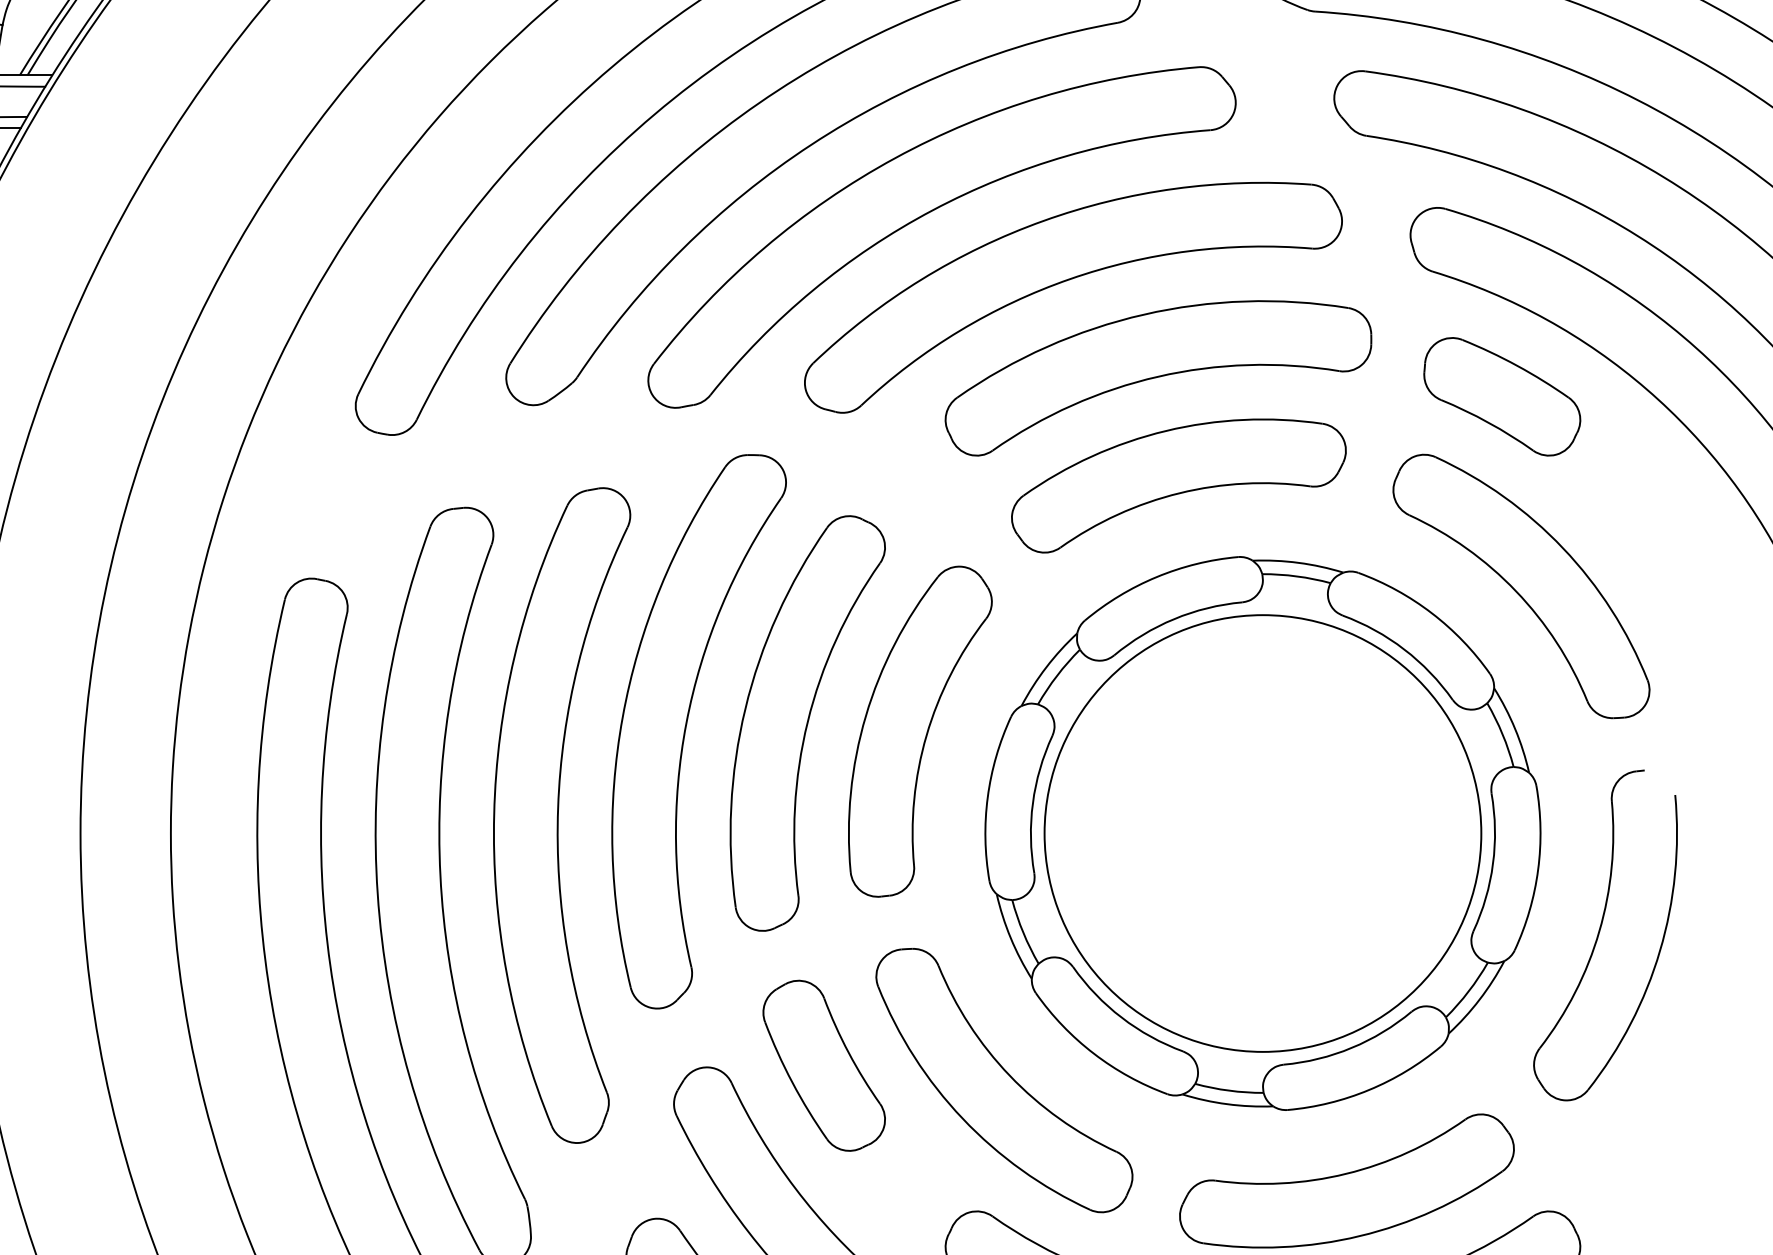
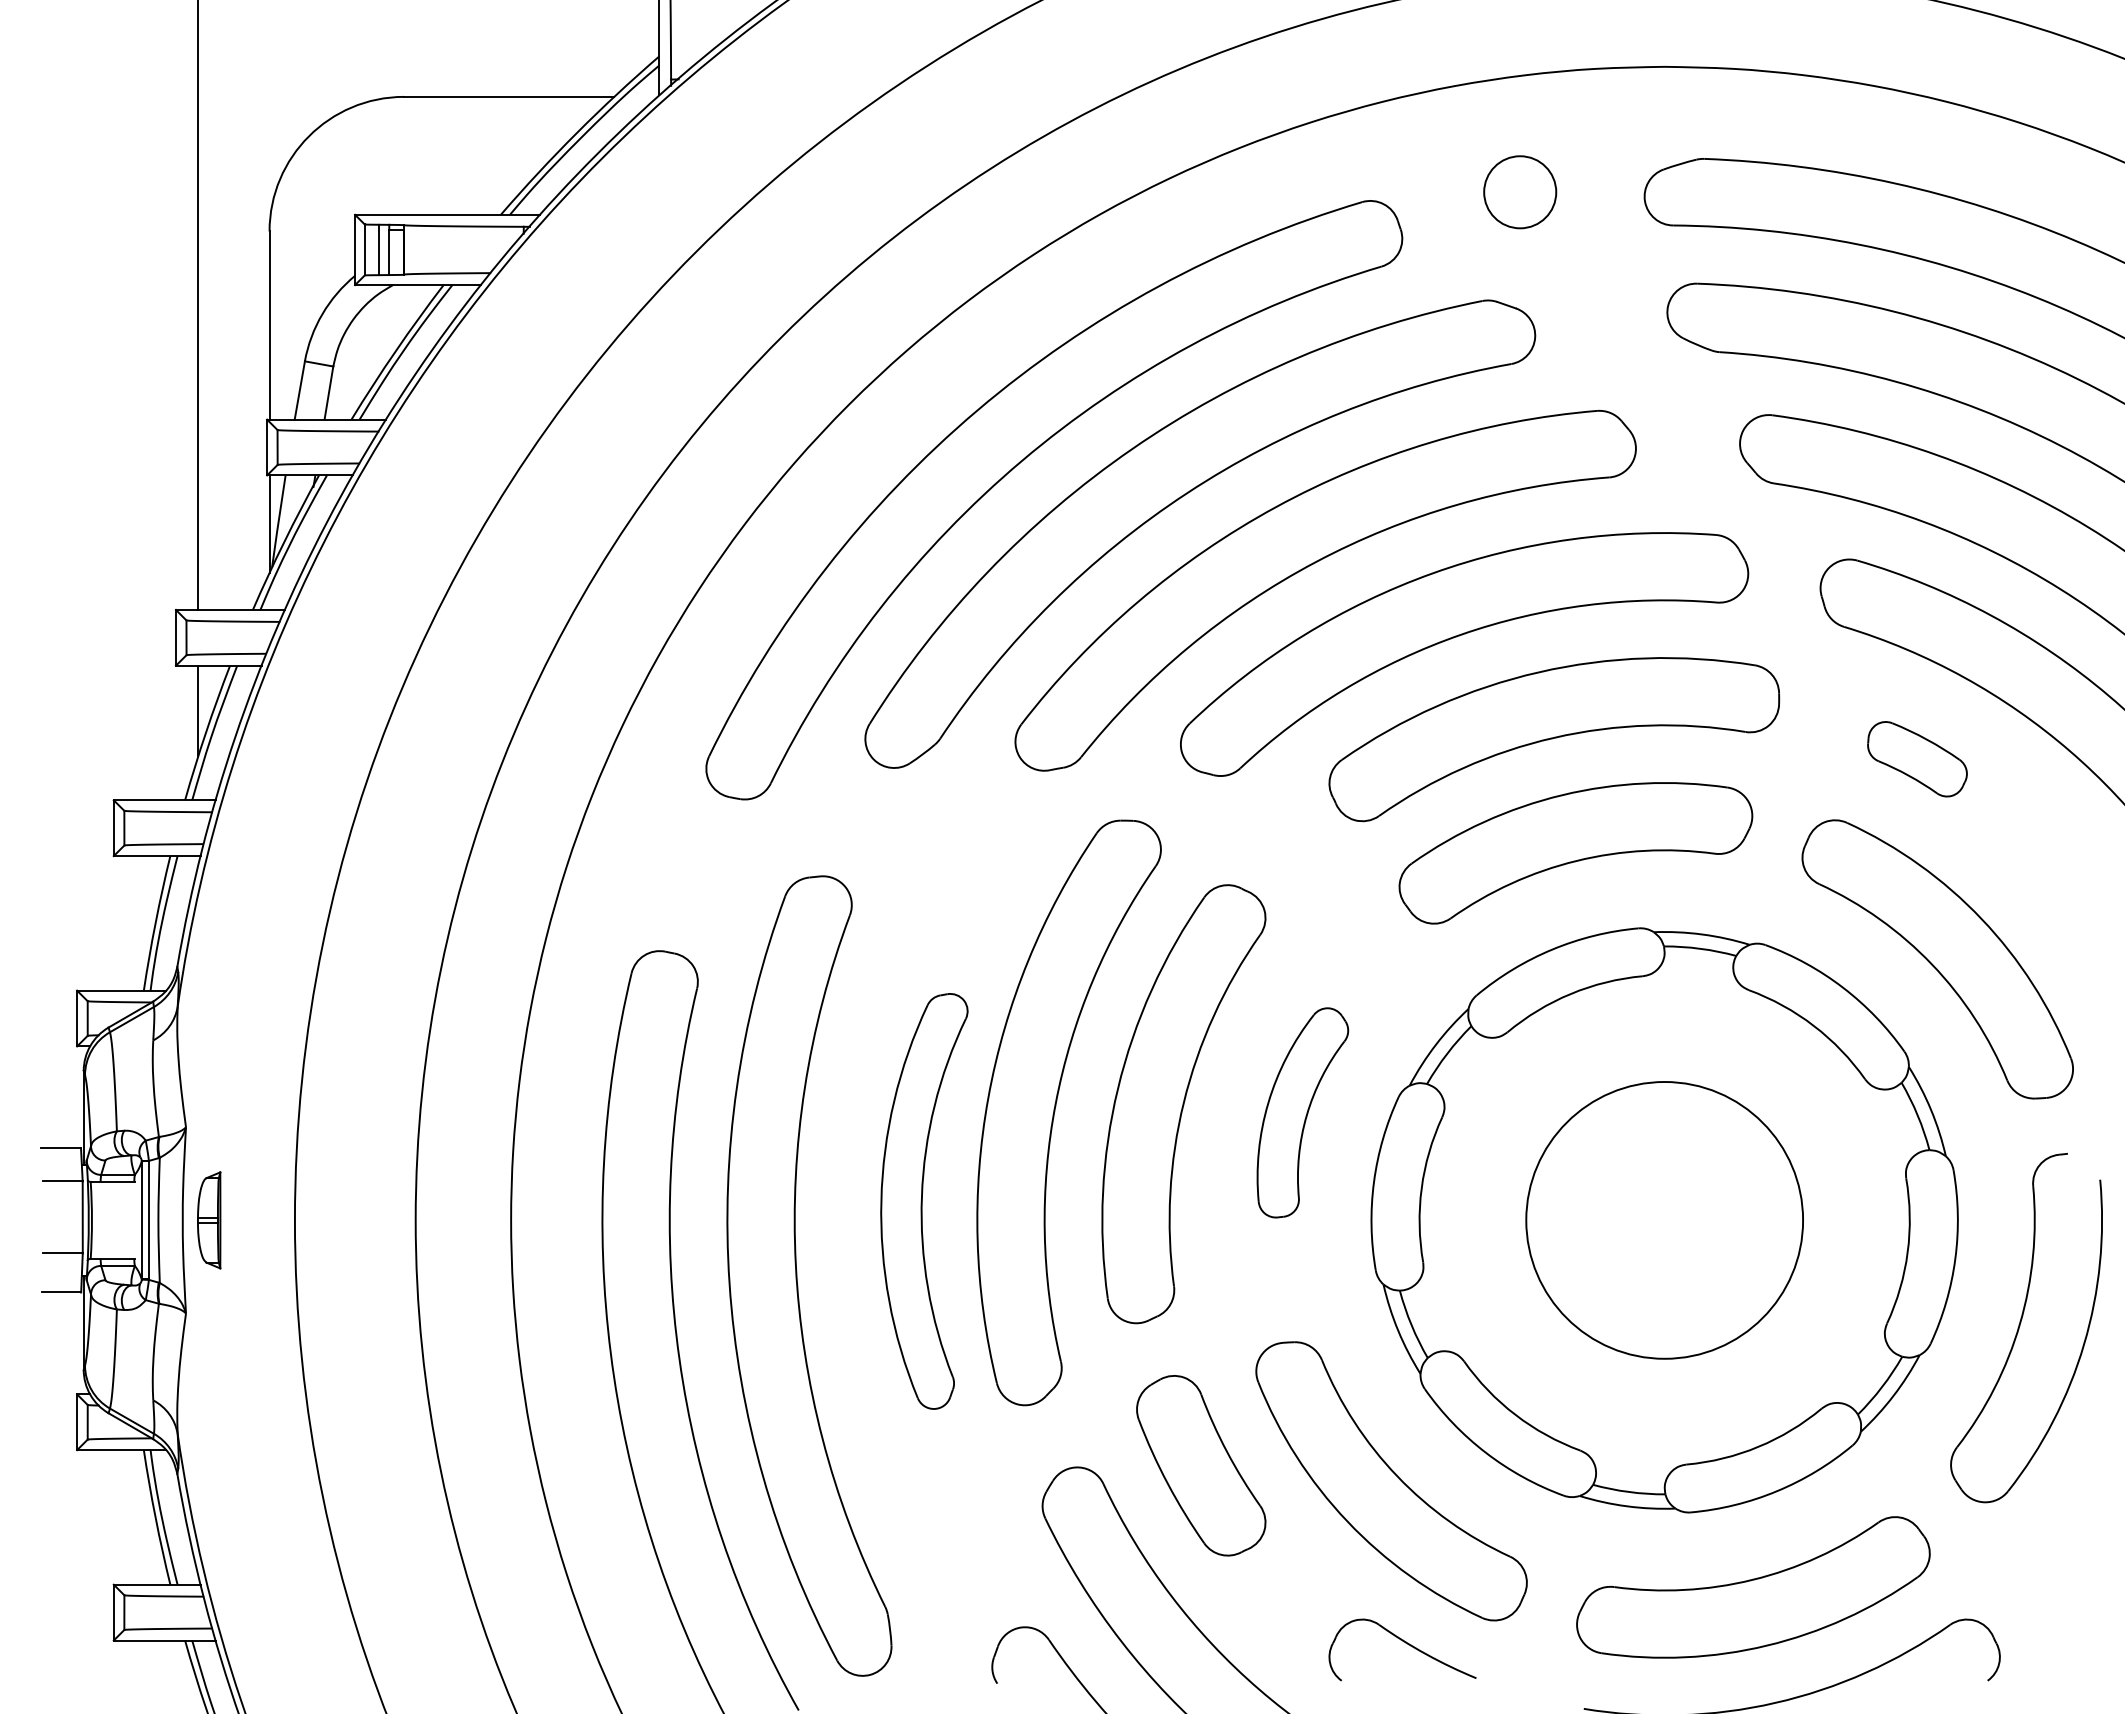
part: (1502, 397) -> (1917, 759), size x0.6
part: (920, 731) -> (1302, 1112), size x0.6
part: (562, 815) -> (924, 1201), size x0.6
circle: (1262, 833) -> (1664, 1220), size x0.6

